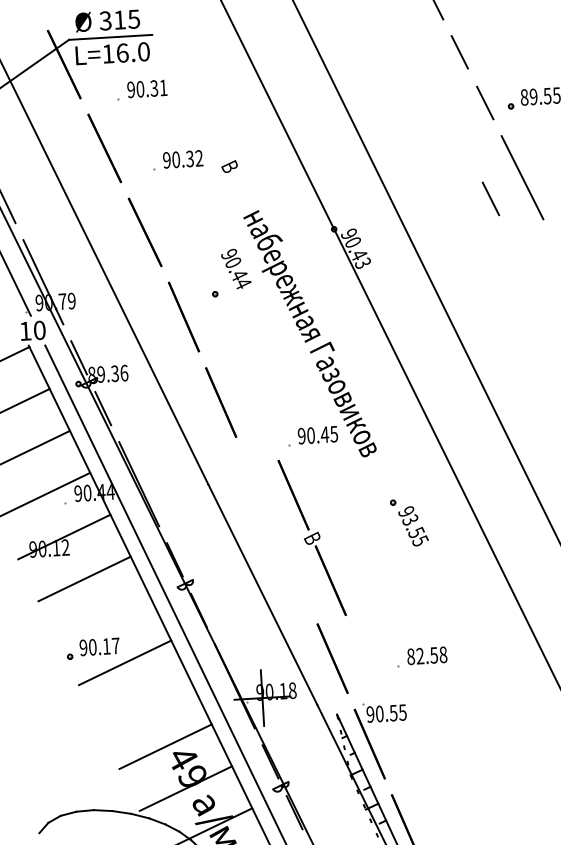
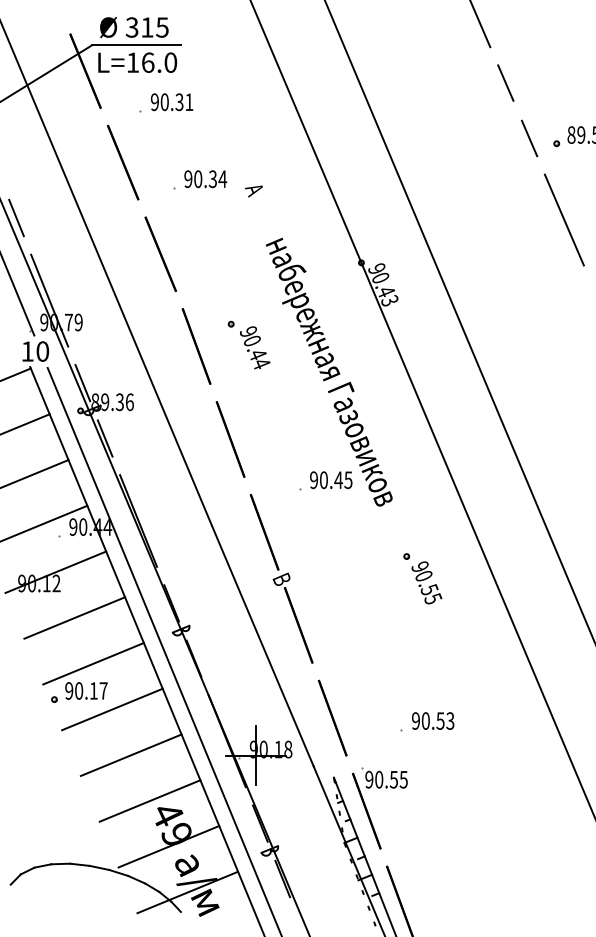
text: (198, 157) -> (222, 178), 90.32 -> 90.34
text: (229, 167) -> (254, 190), В -> А
line: (490, 198) -> (529, 240), removed
text: (236, 268) -> (255, 347), moved
text: (409, 519) -> (423, 575), 93.55 -> 90.55
part: (312, 537) -> (281, 578), moved
line: (104, 620) -> (93, 663), added
text: (427, 655) -> (433, 720), 82.58 -> 90.53
line: (144, 704) -> (130, 754), added

